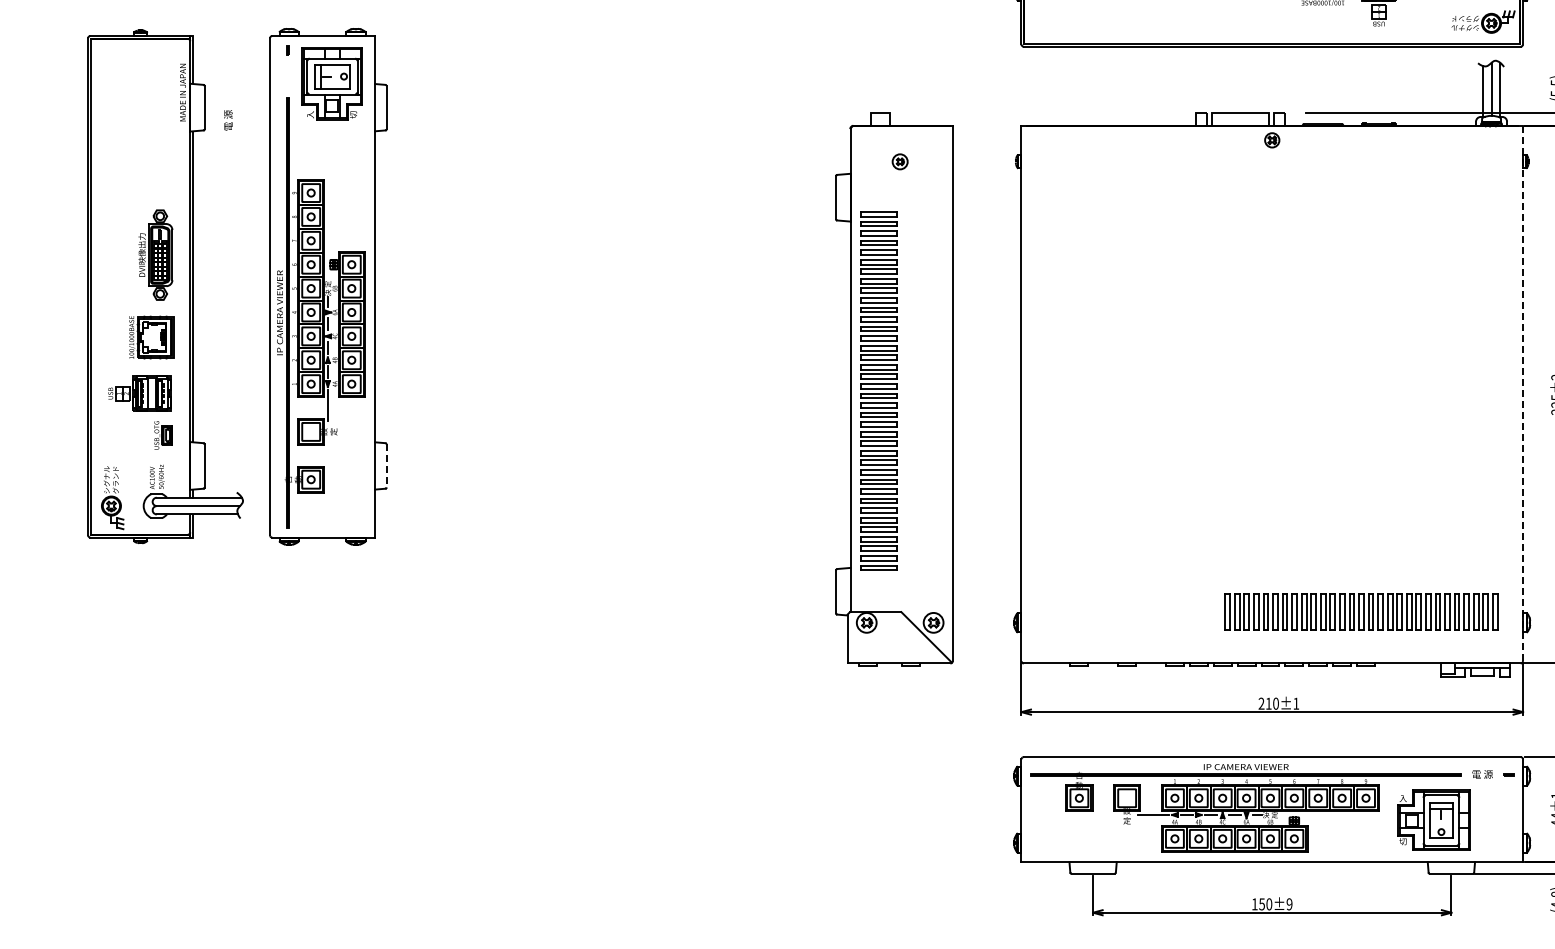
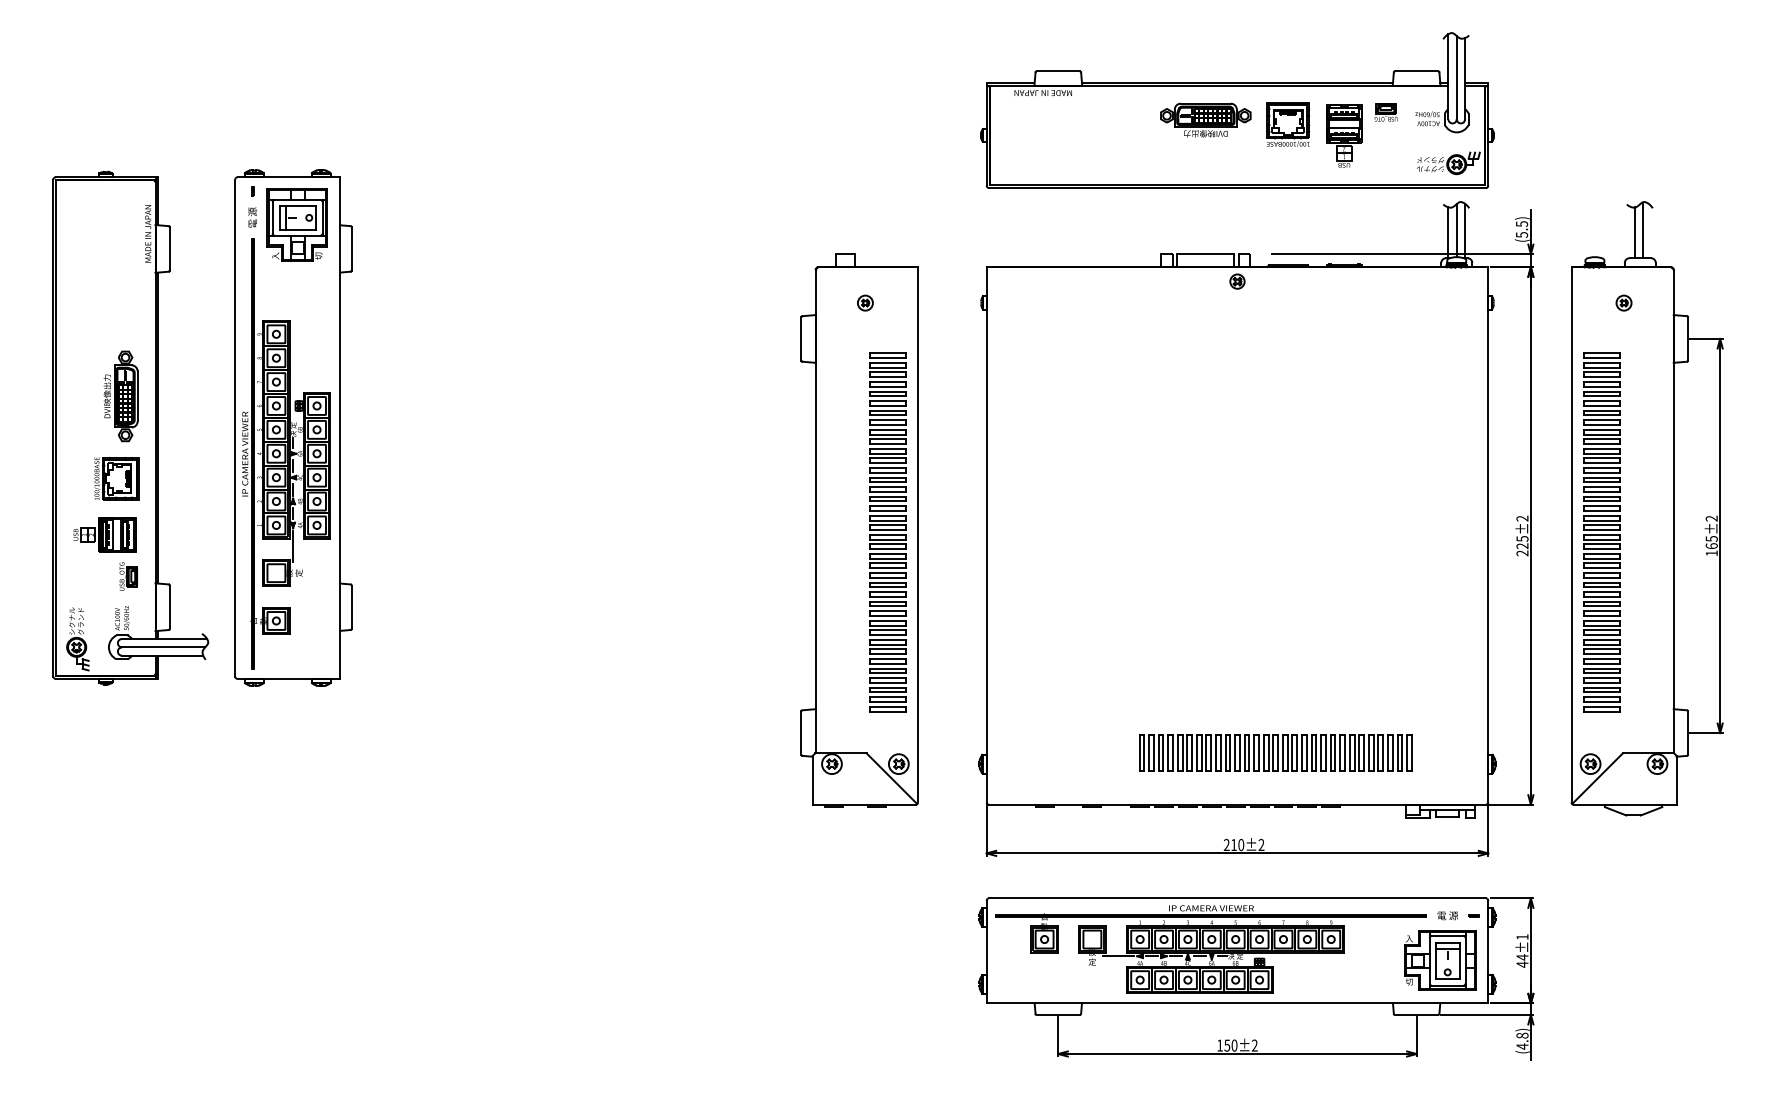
text: (228, 120) -> (252, 217), moved
part: (879, 391) -> (887, 532), moved
line: (1523, 393) -> (1488, 534), dashed -> solid
line: (386, 466) -> (351, 607), dashed -> solid
part: (1361, 611) -> (1275, 752), moved
text: (1296, 703) -> (1261, 844), 210±1 -> 210±2
part: (1434, 820) -> (1440, 960), moved
text: (1289, 904) -> (1254, 1045), 150±9 -> 150±2

